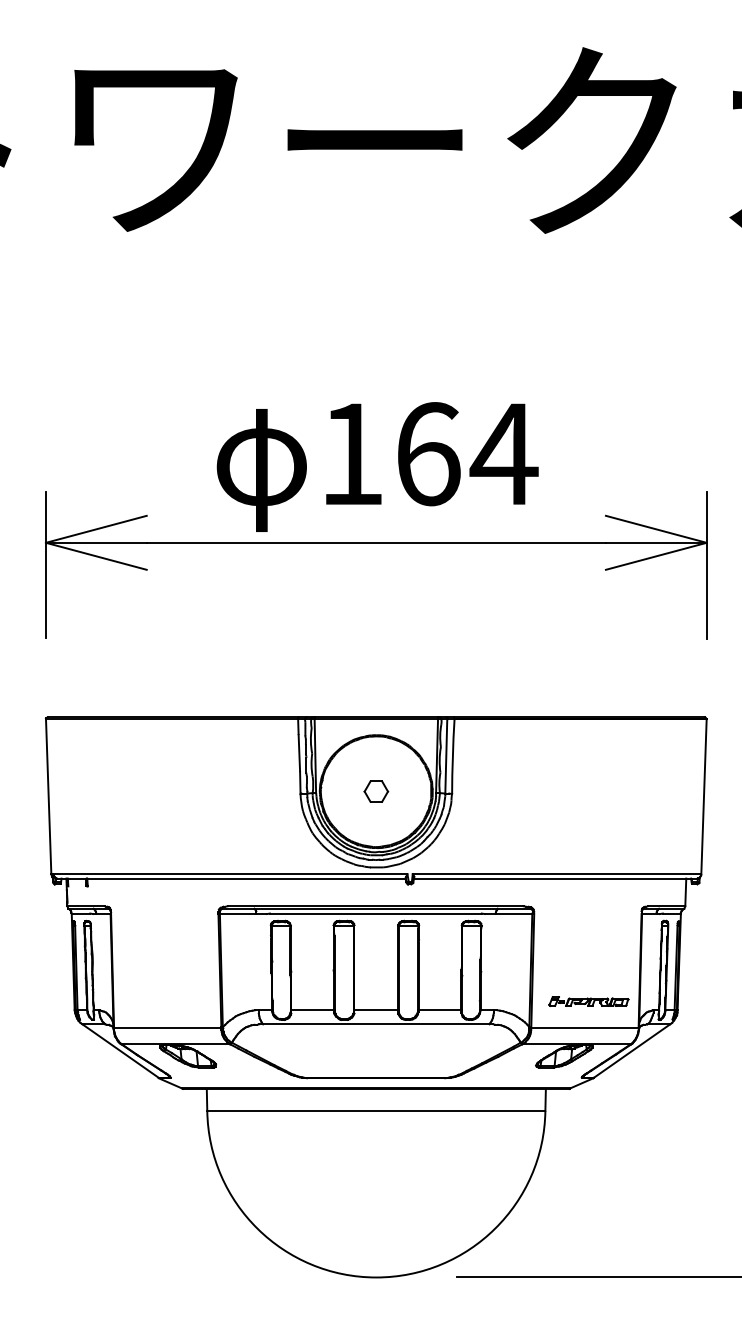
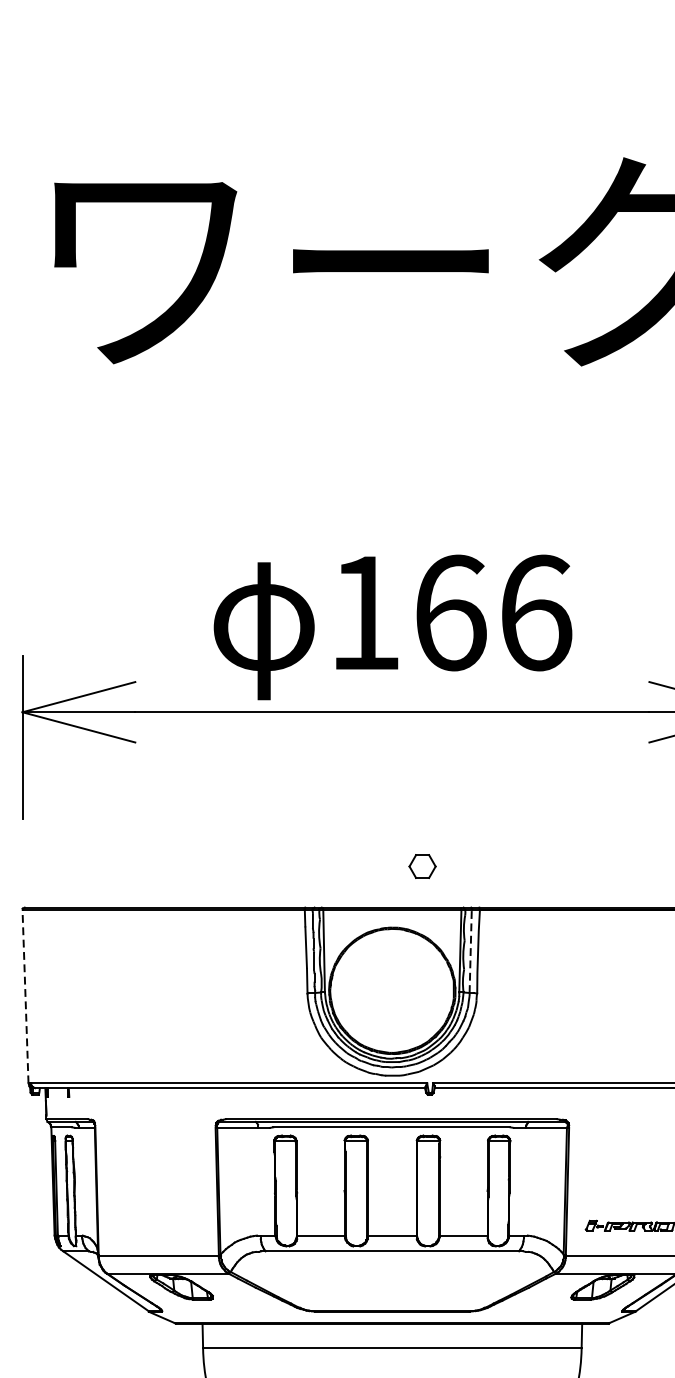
text: (503, 454) -> (534, 613), 164 -> 166
line: (446, 755) -> (470, 950), solid -> dashed
part: (376, 791) -> (422, 866), moved
line: (48, 796) -> (25, 996), solid -> dashed

